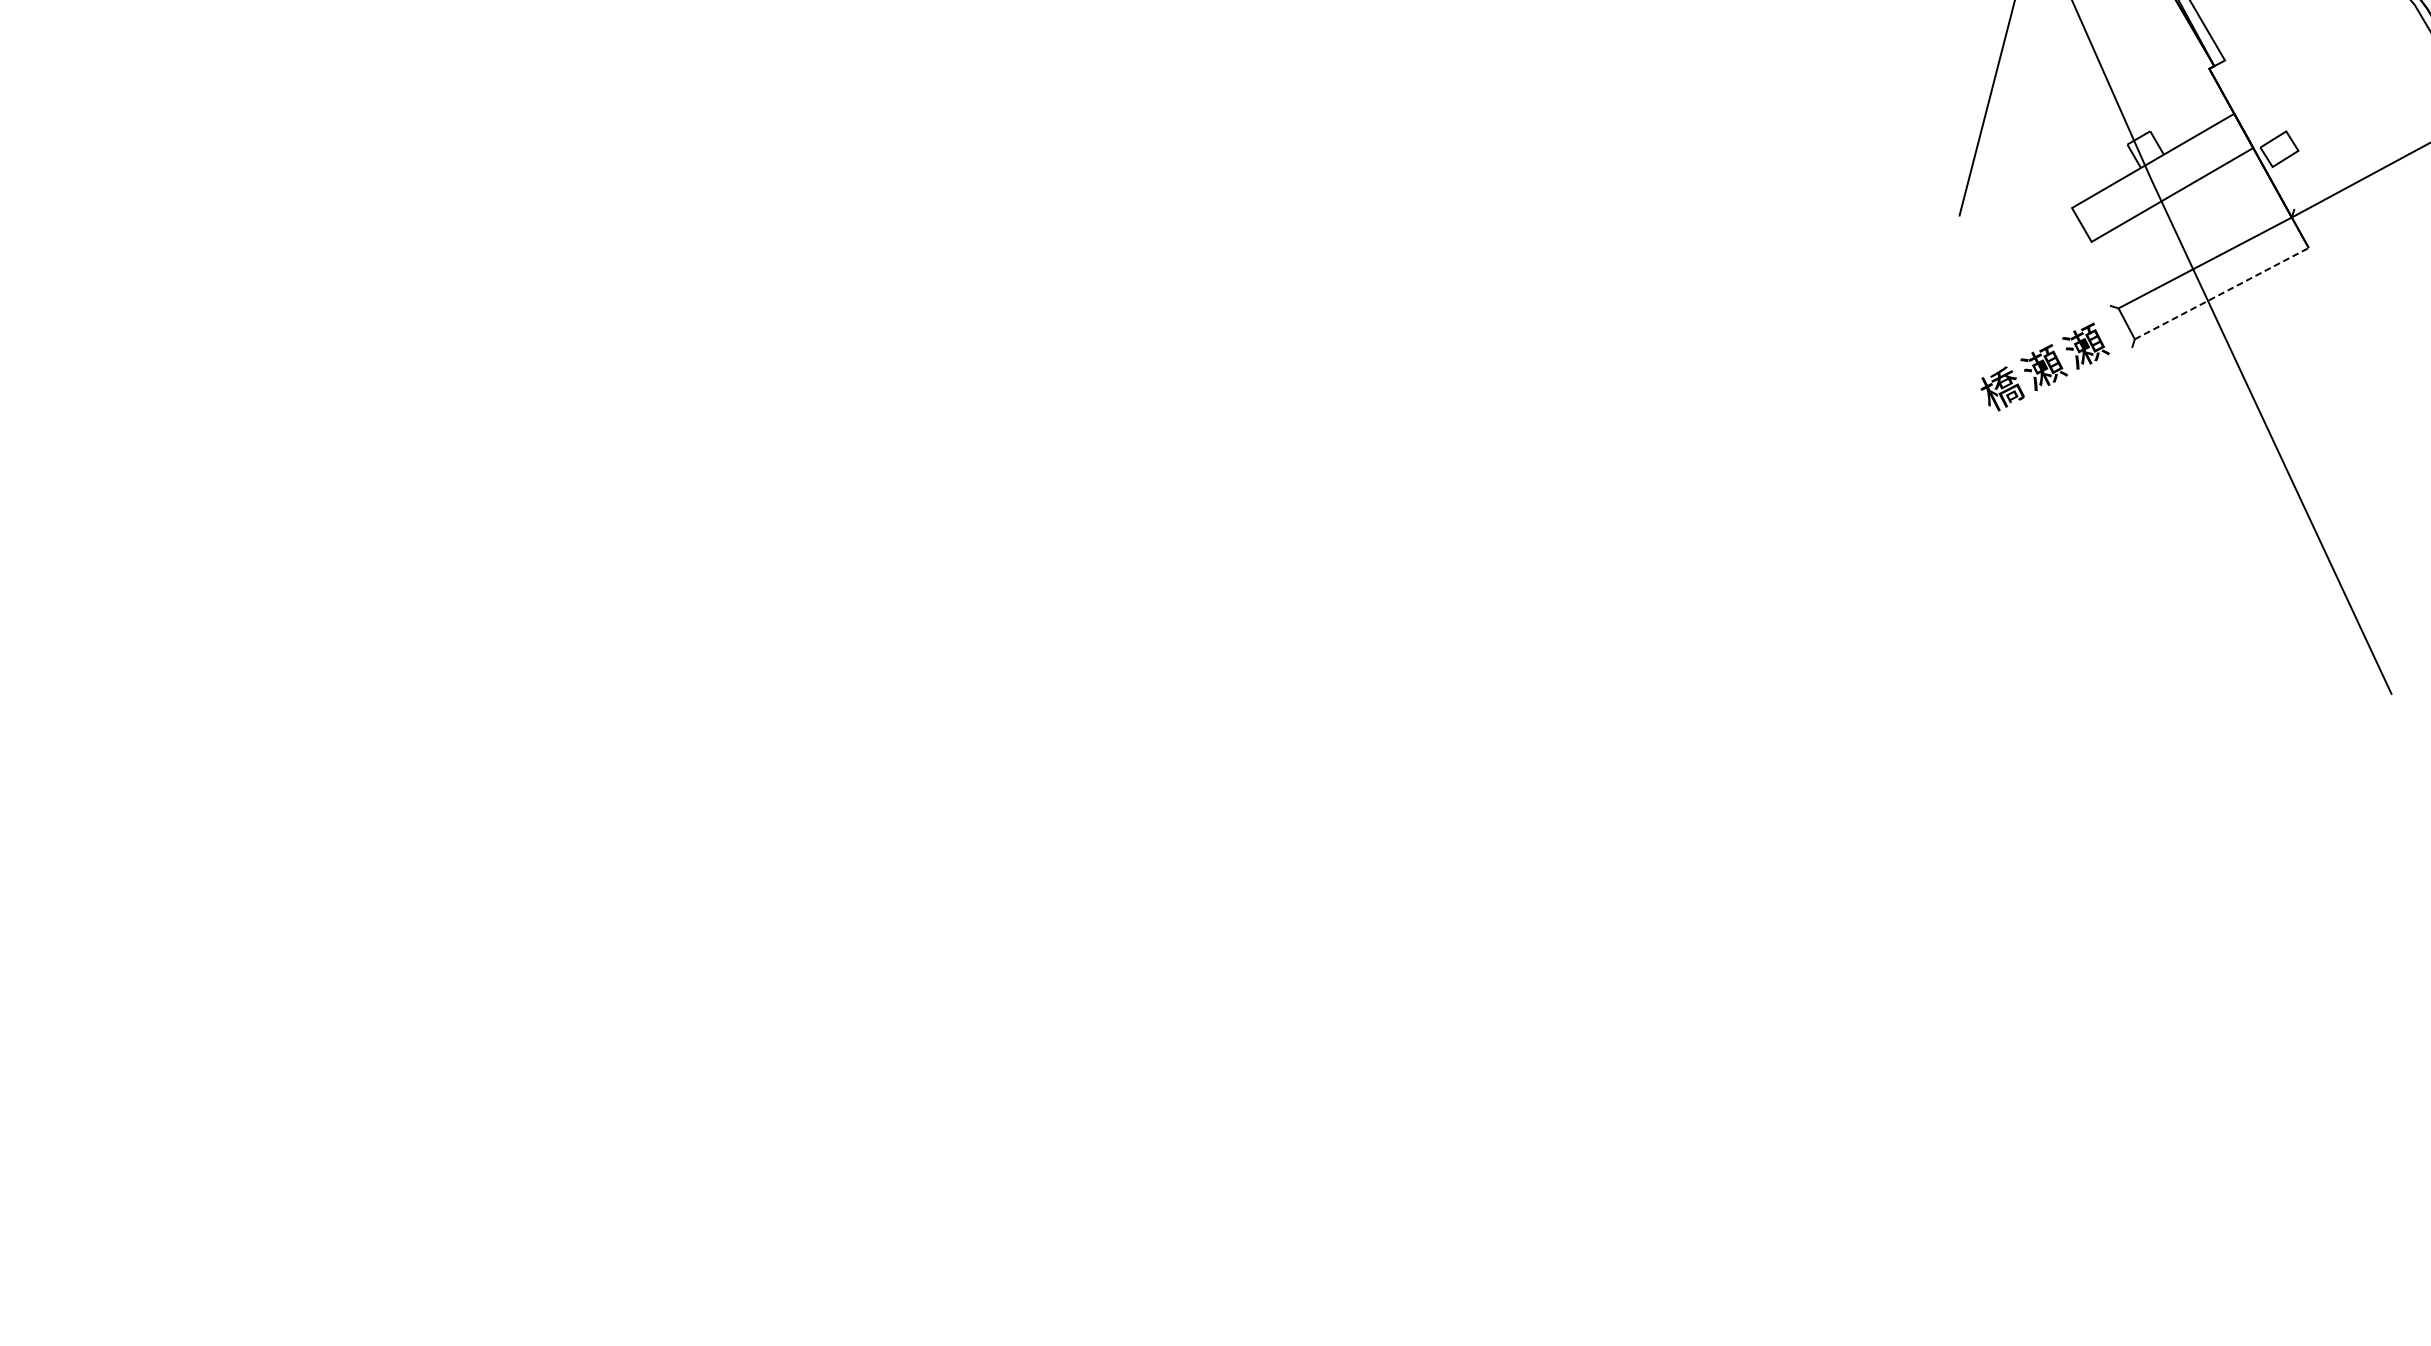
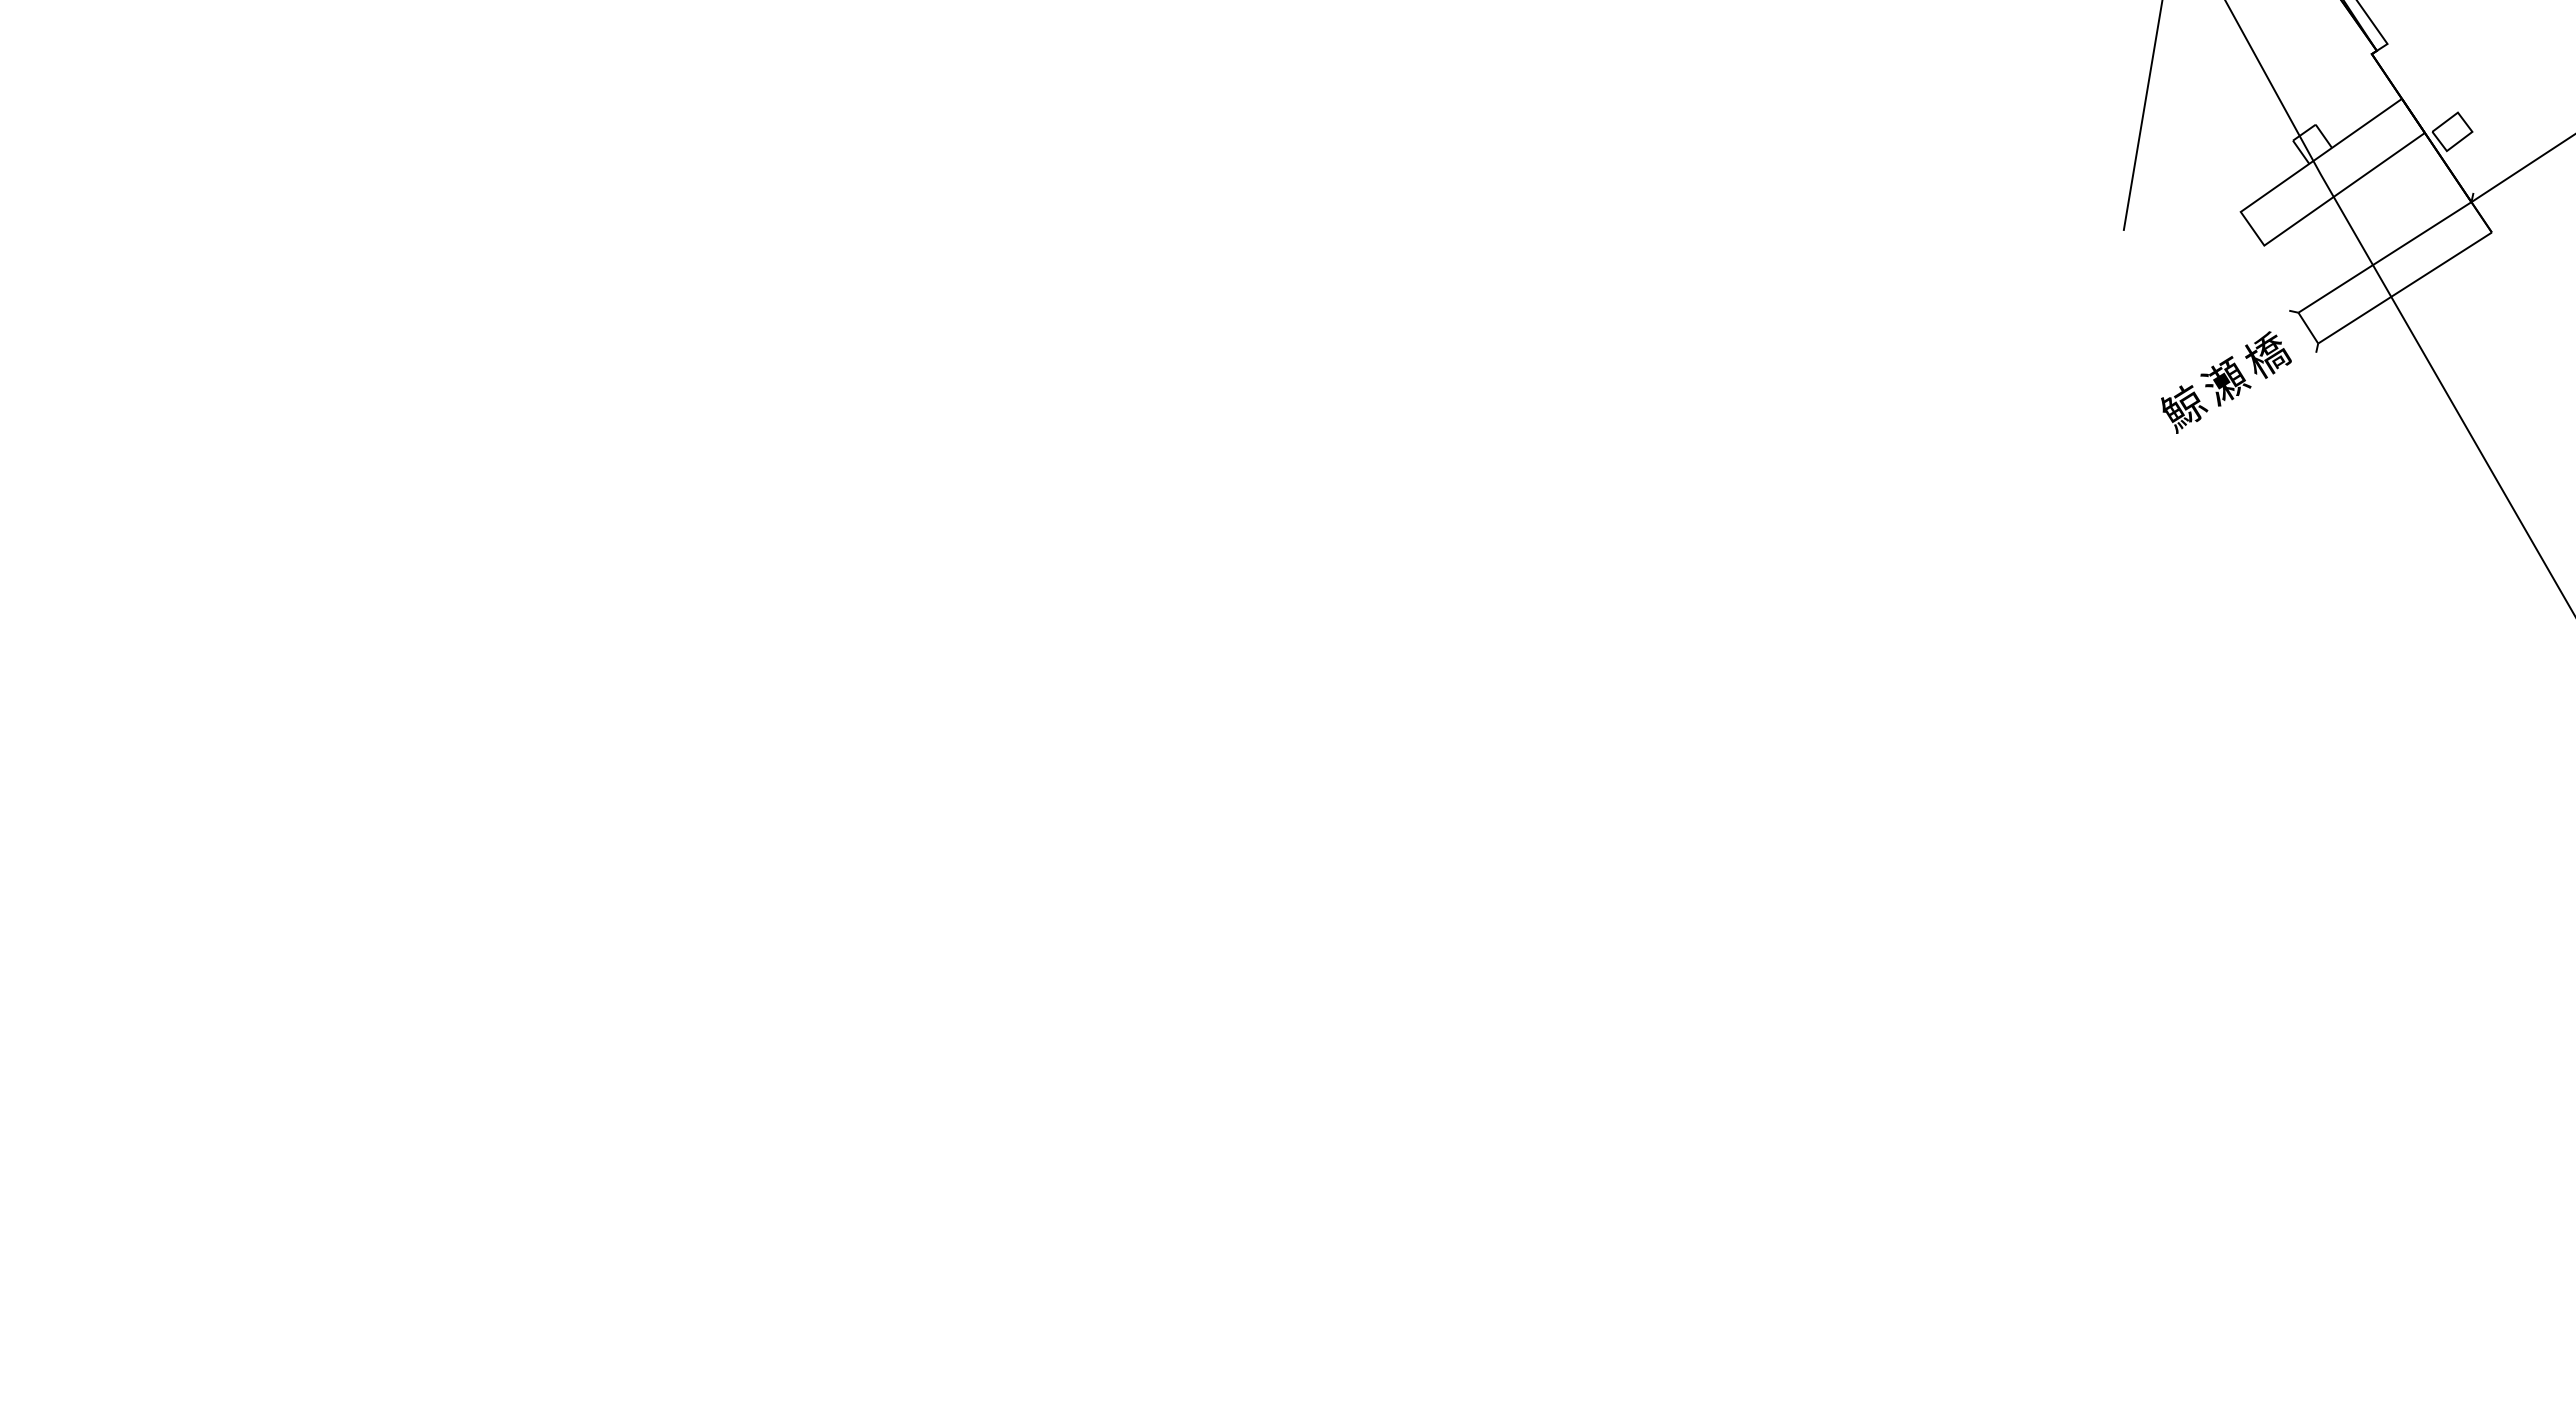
line: (2222, 293) -> (2405, 287), dashed -> solid
text: (2085, 345) -> (2267, 354), 瀬 -> 橋
text: (2002, 390) -> (2184, 408), 橋 -> 鯨

